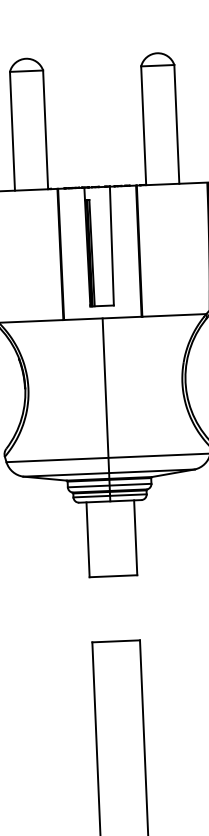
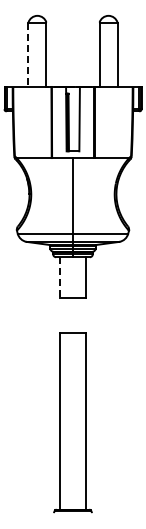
line: (12, 132) -> (28, 55), solid -> dashed
line: (88, 541) -> (60, 278), solid -> dashed

